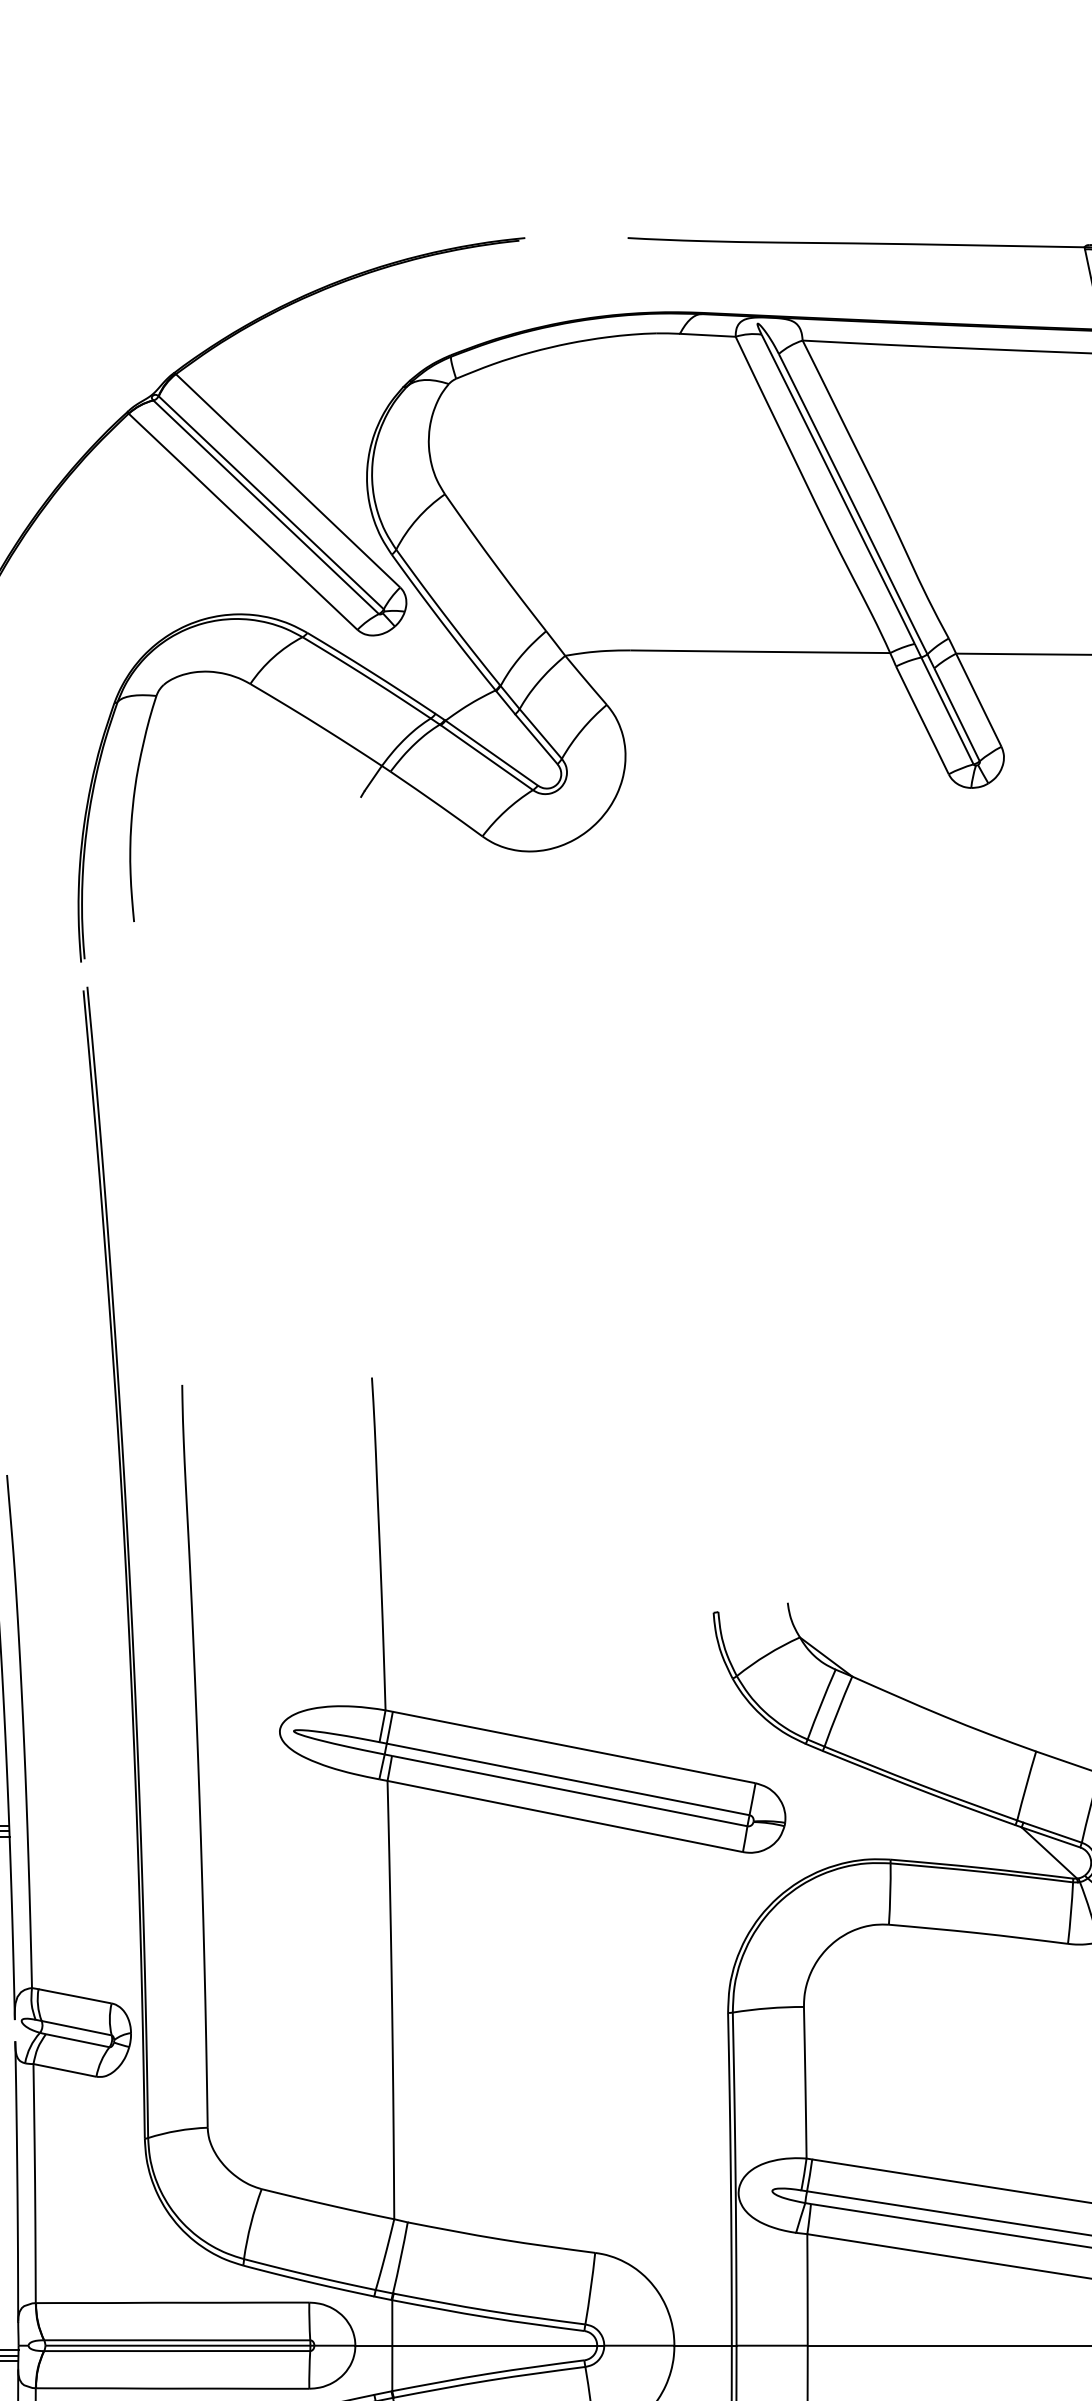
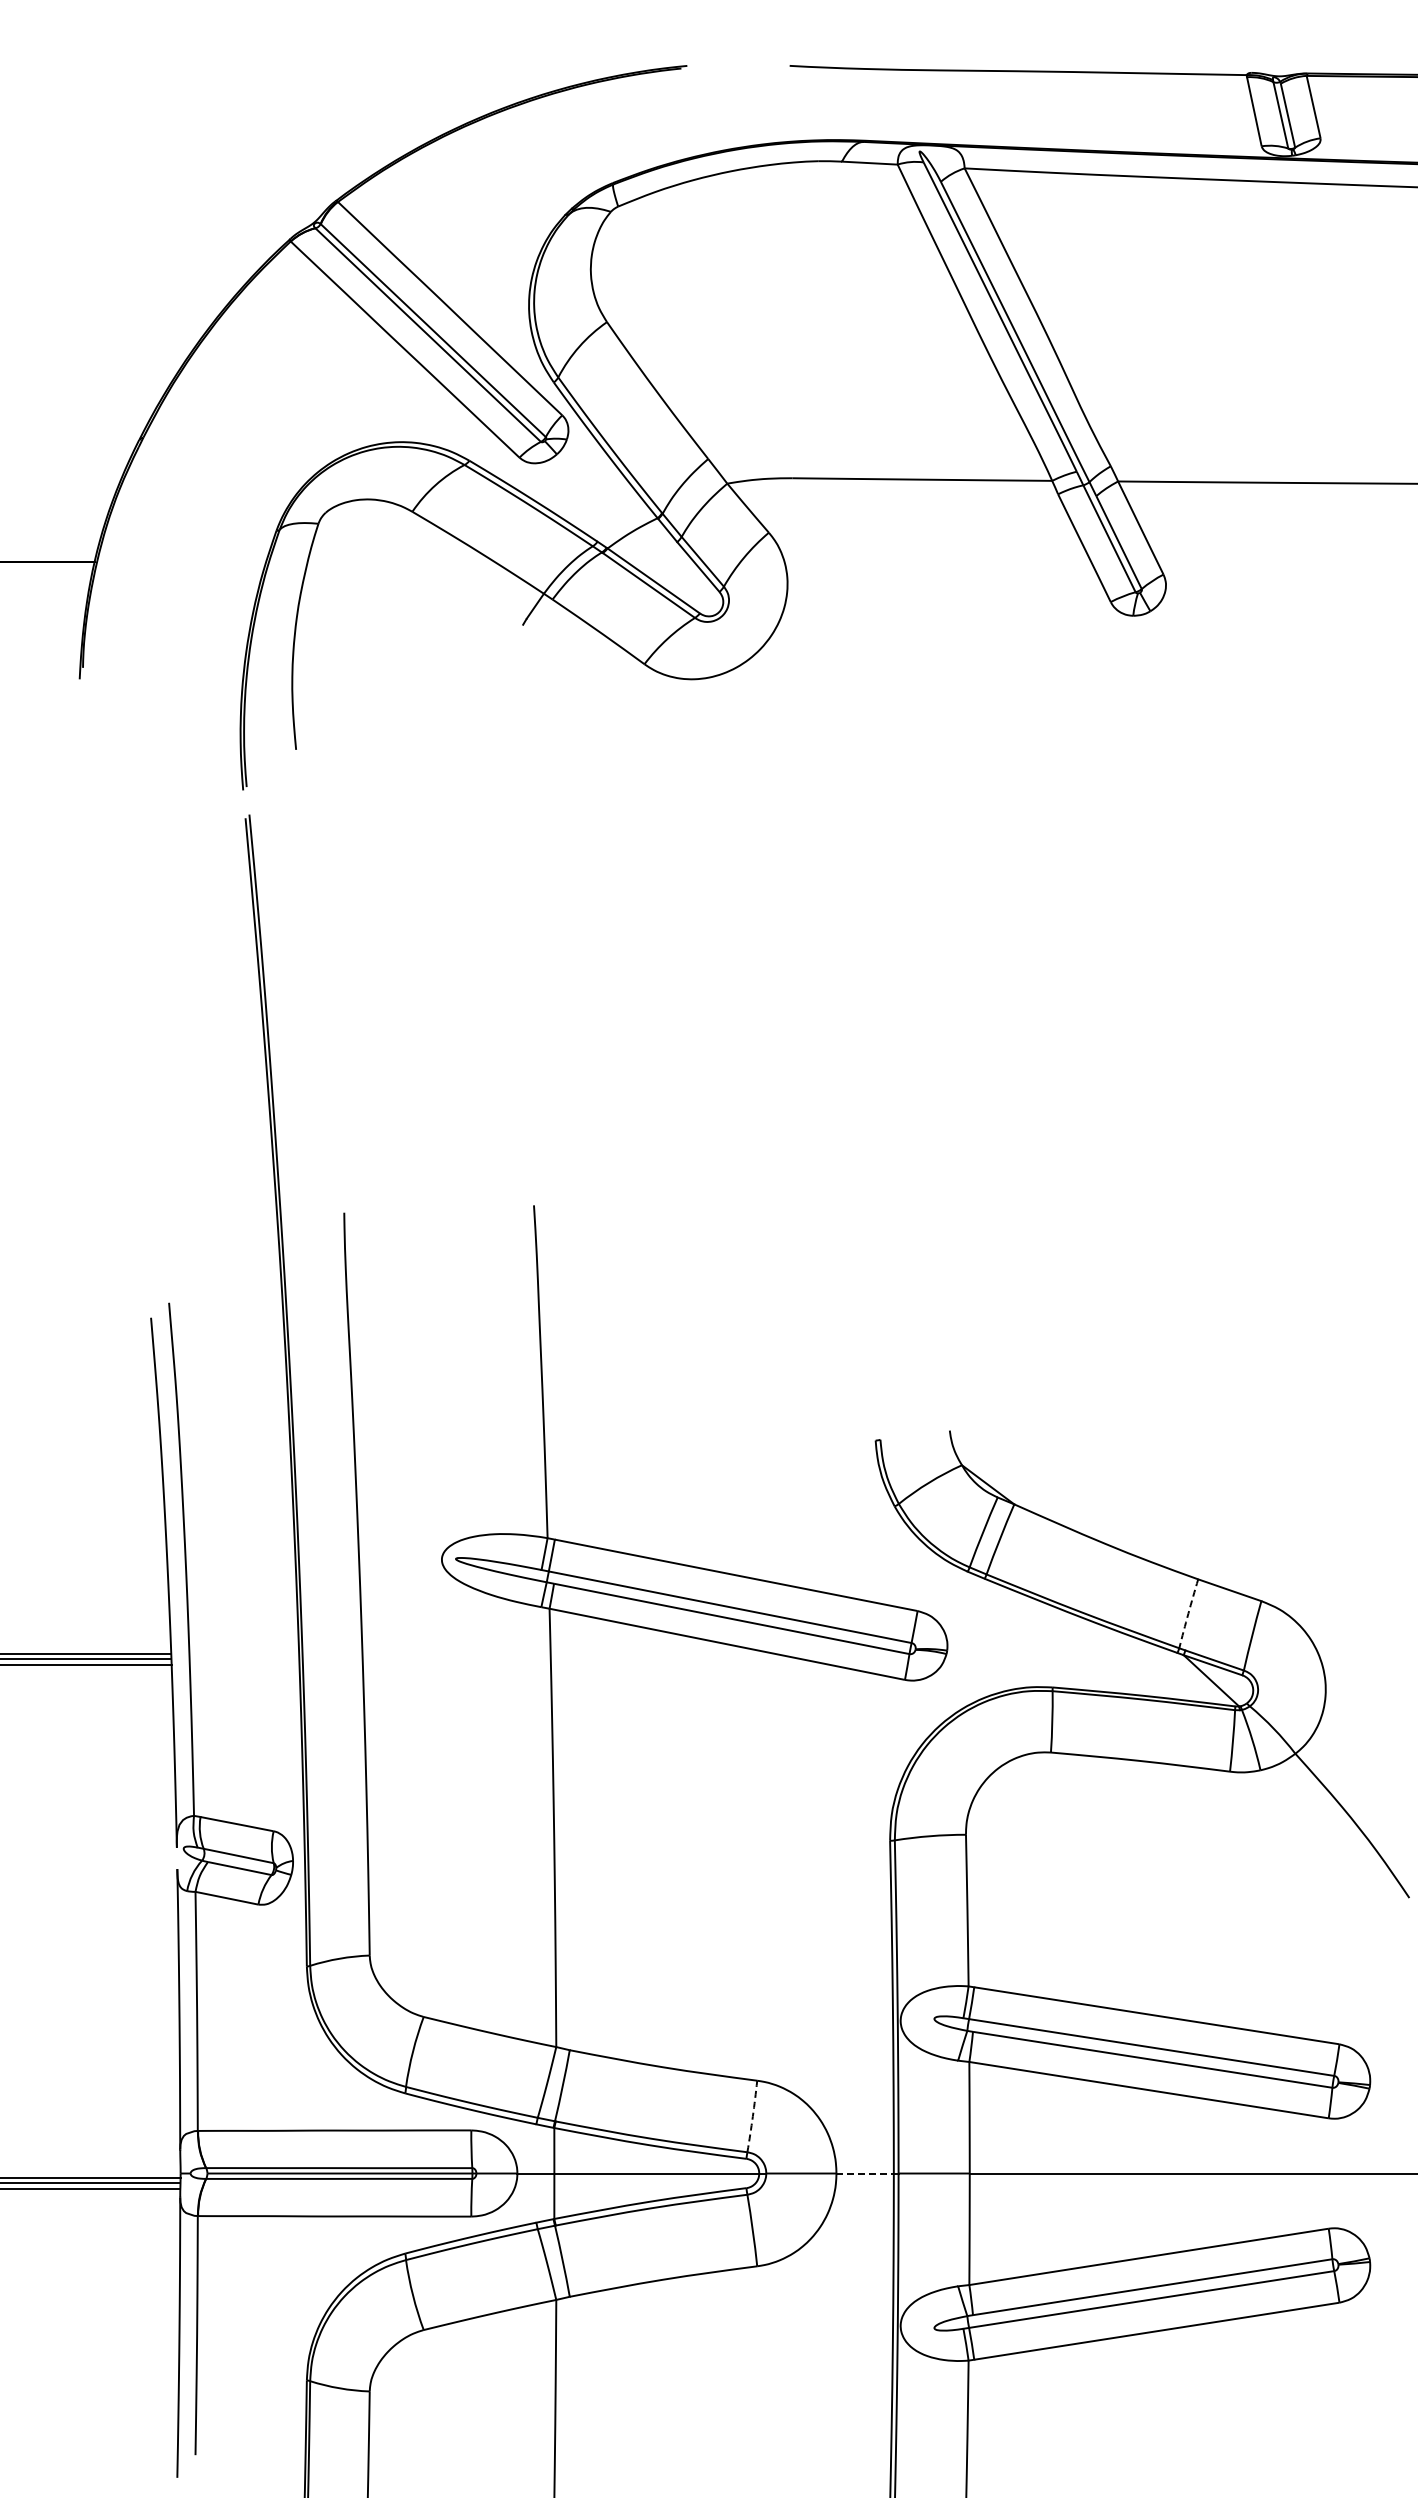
arc: (1026, 1785) -> (1188, 1613), solid -> dashed
arc: (590, 2288) -> (752, 2116), solid -> dashed
line: (703, 2345) -> (865, 2173), solid -> dashed

